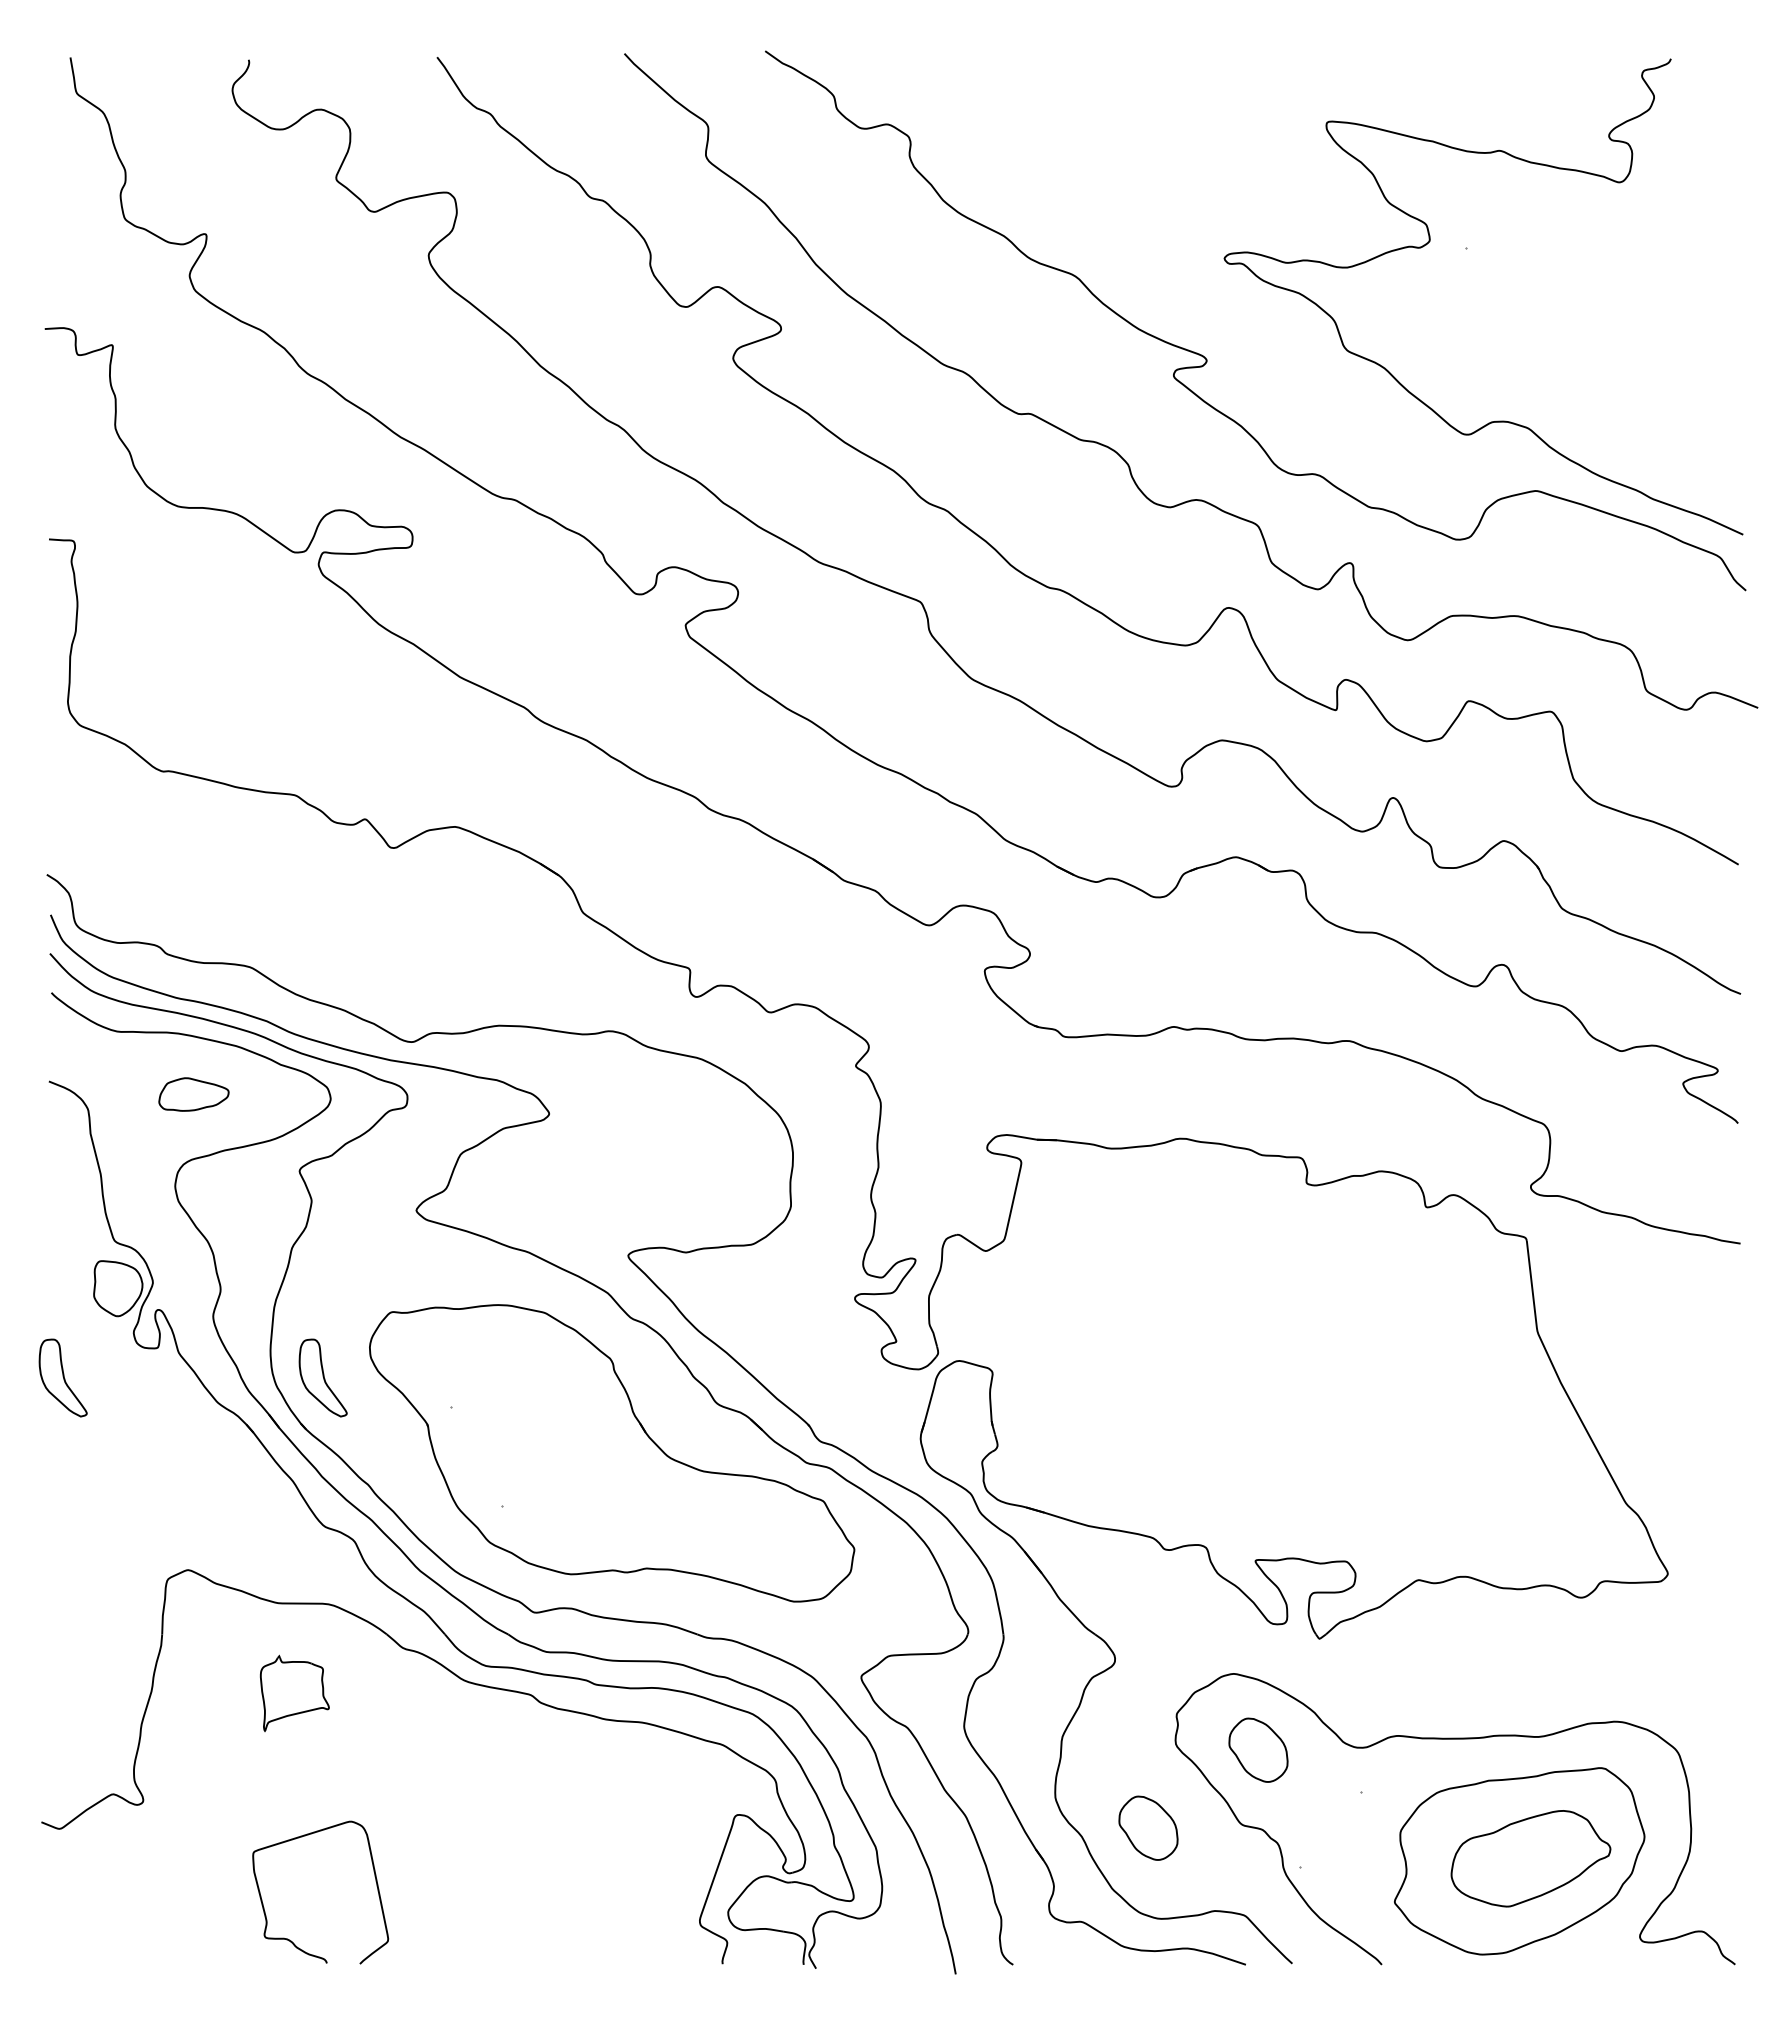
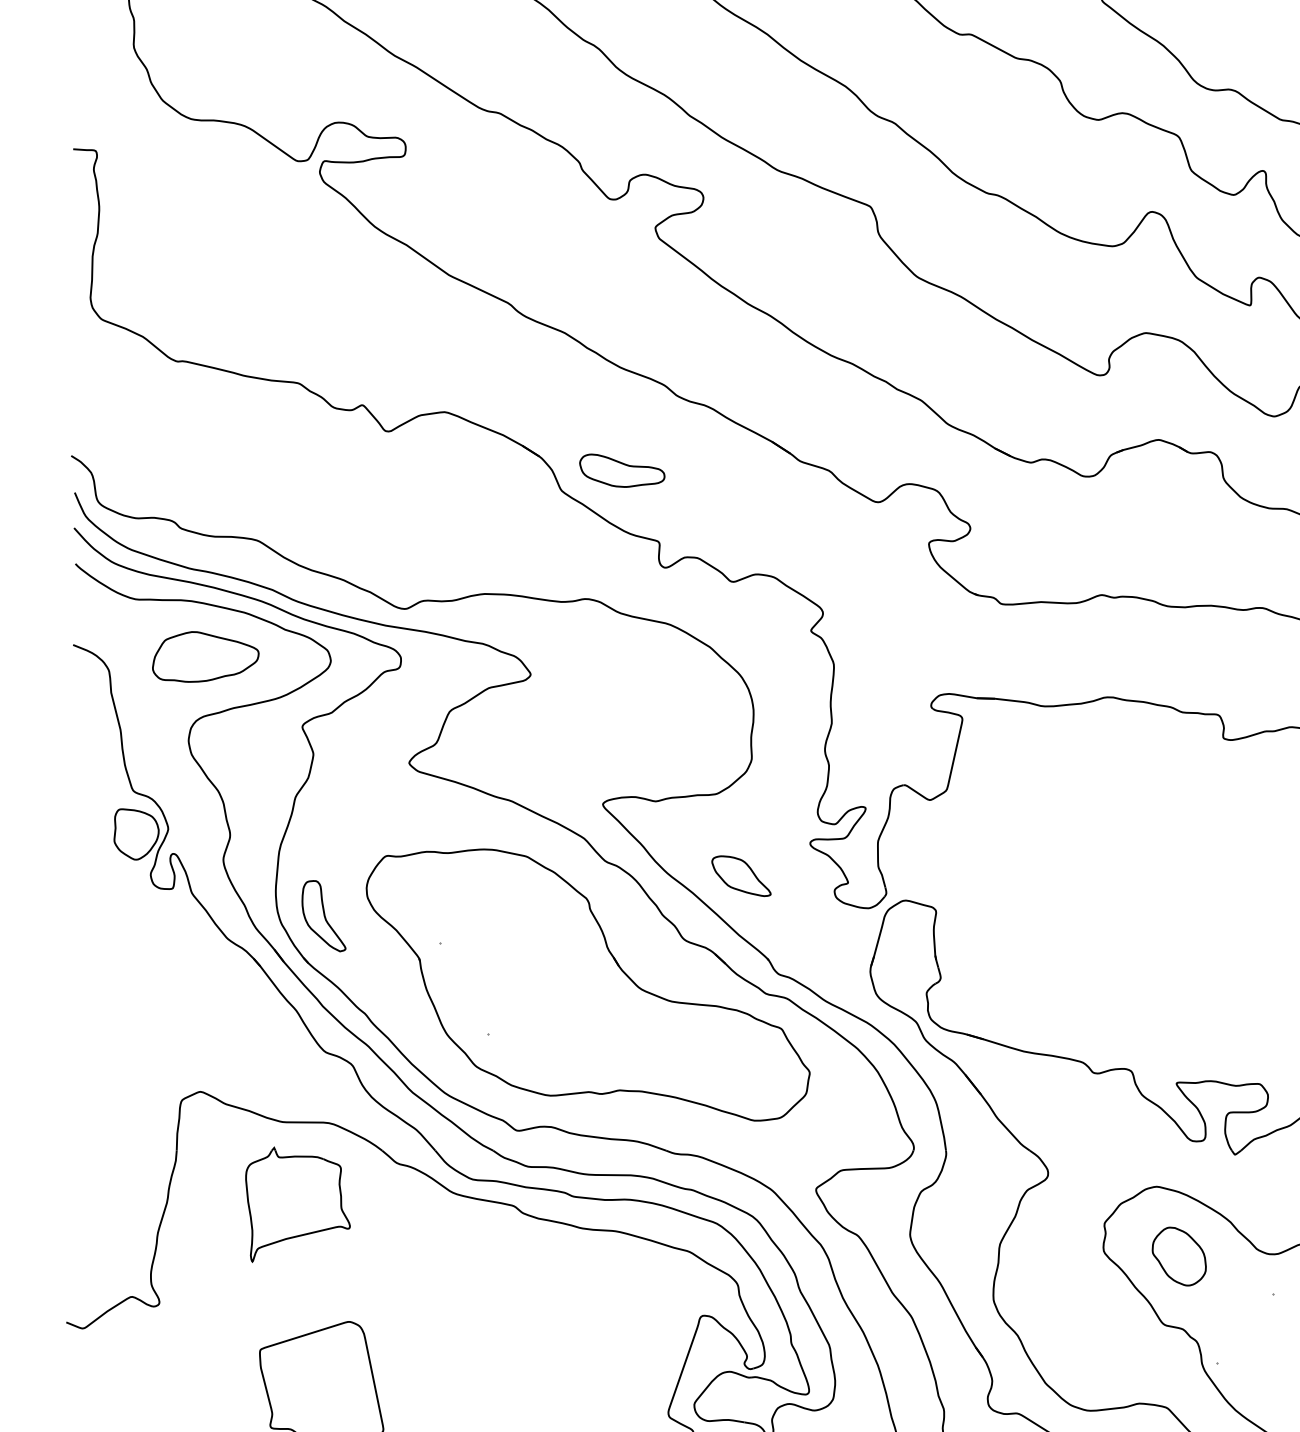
part: (649, 890) -> (622, 470), added
part: (193, 1094) -> (205, 656), size x1.67
part: (779, 1333) -> (741, 875), added
part: (62, 1377) -> (85, 915), removed
part: (294, 1693) -> (297, 1204), size x1.67
part: (1148, 1827) -> (1078, 1327), removed

